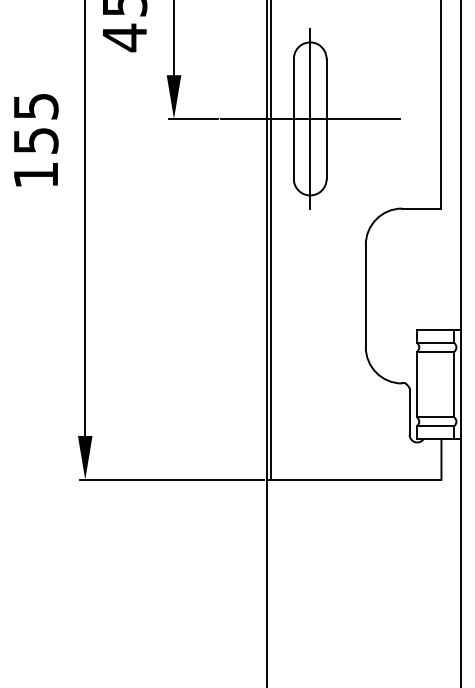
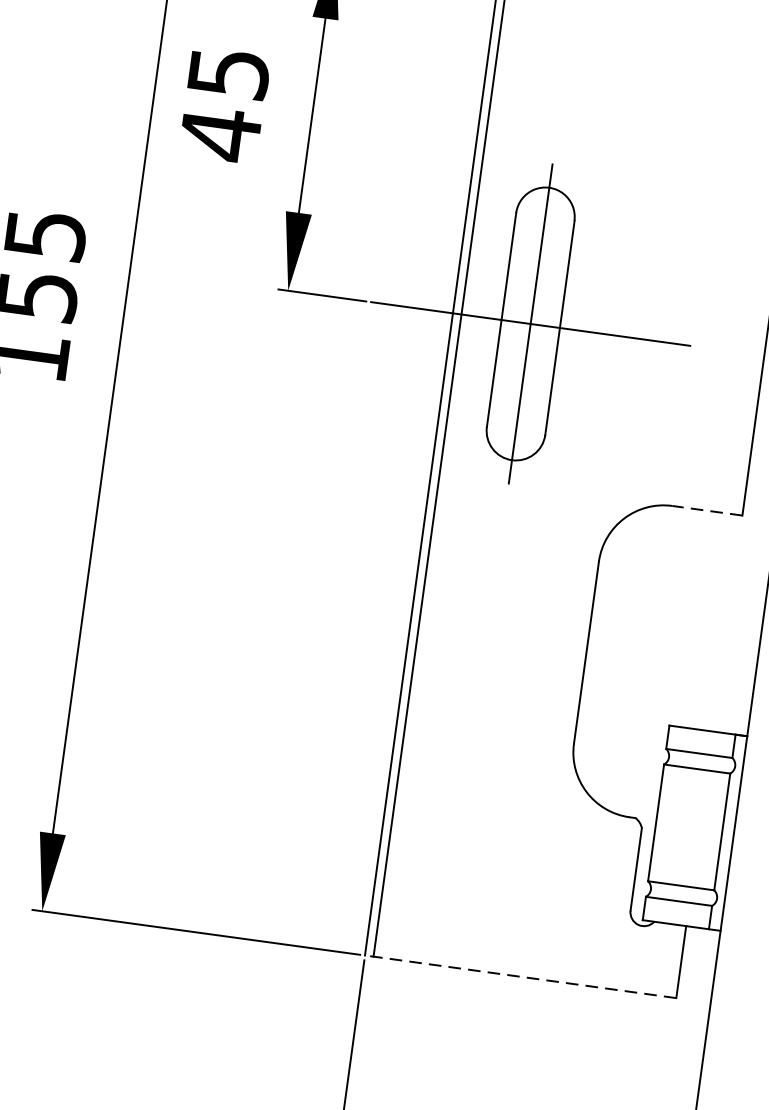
line: (421, 208) -> (706, 510), solid -> dashed
line: (353, 479) -> (519, 976), solid -> dashed

